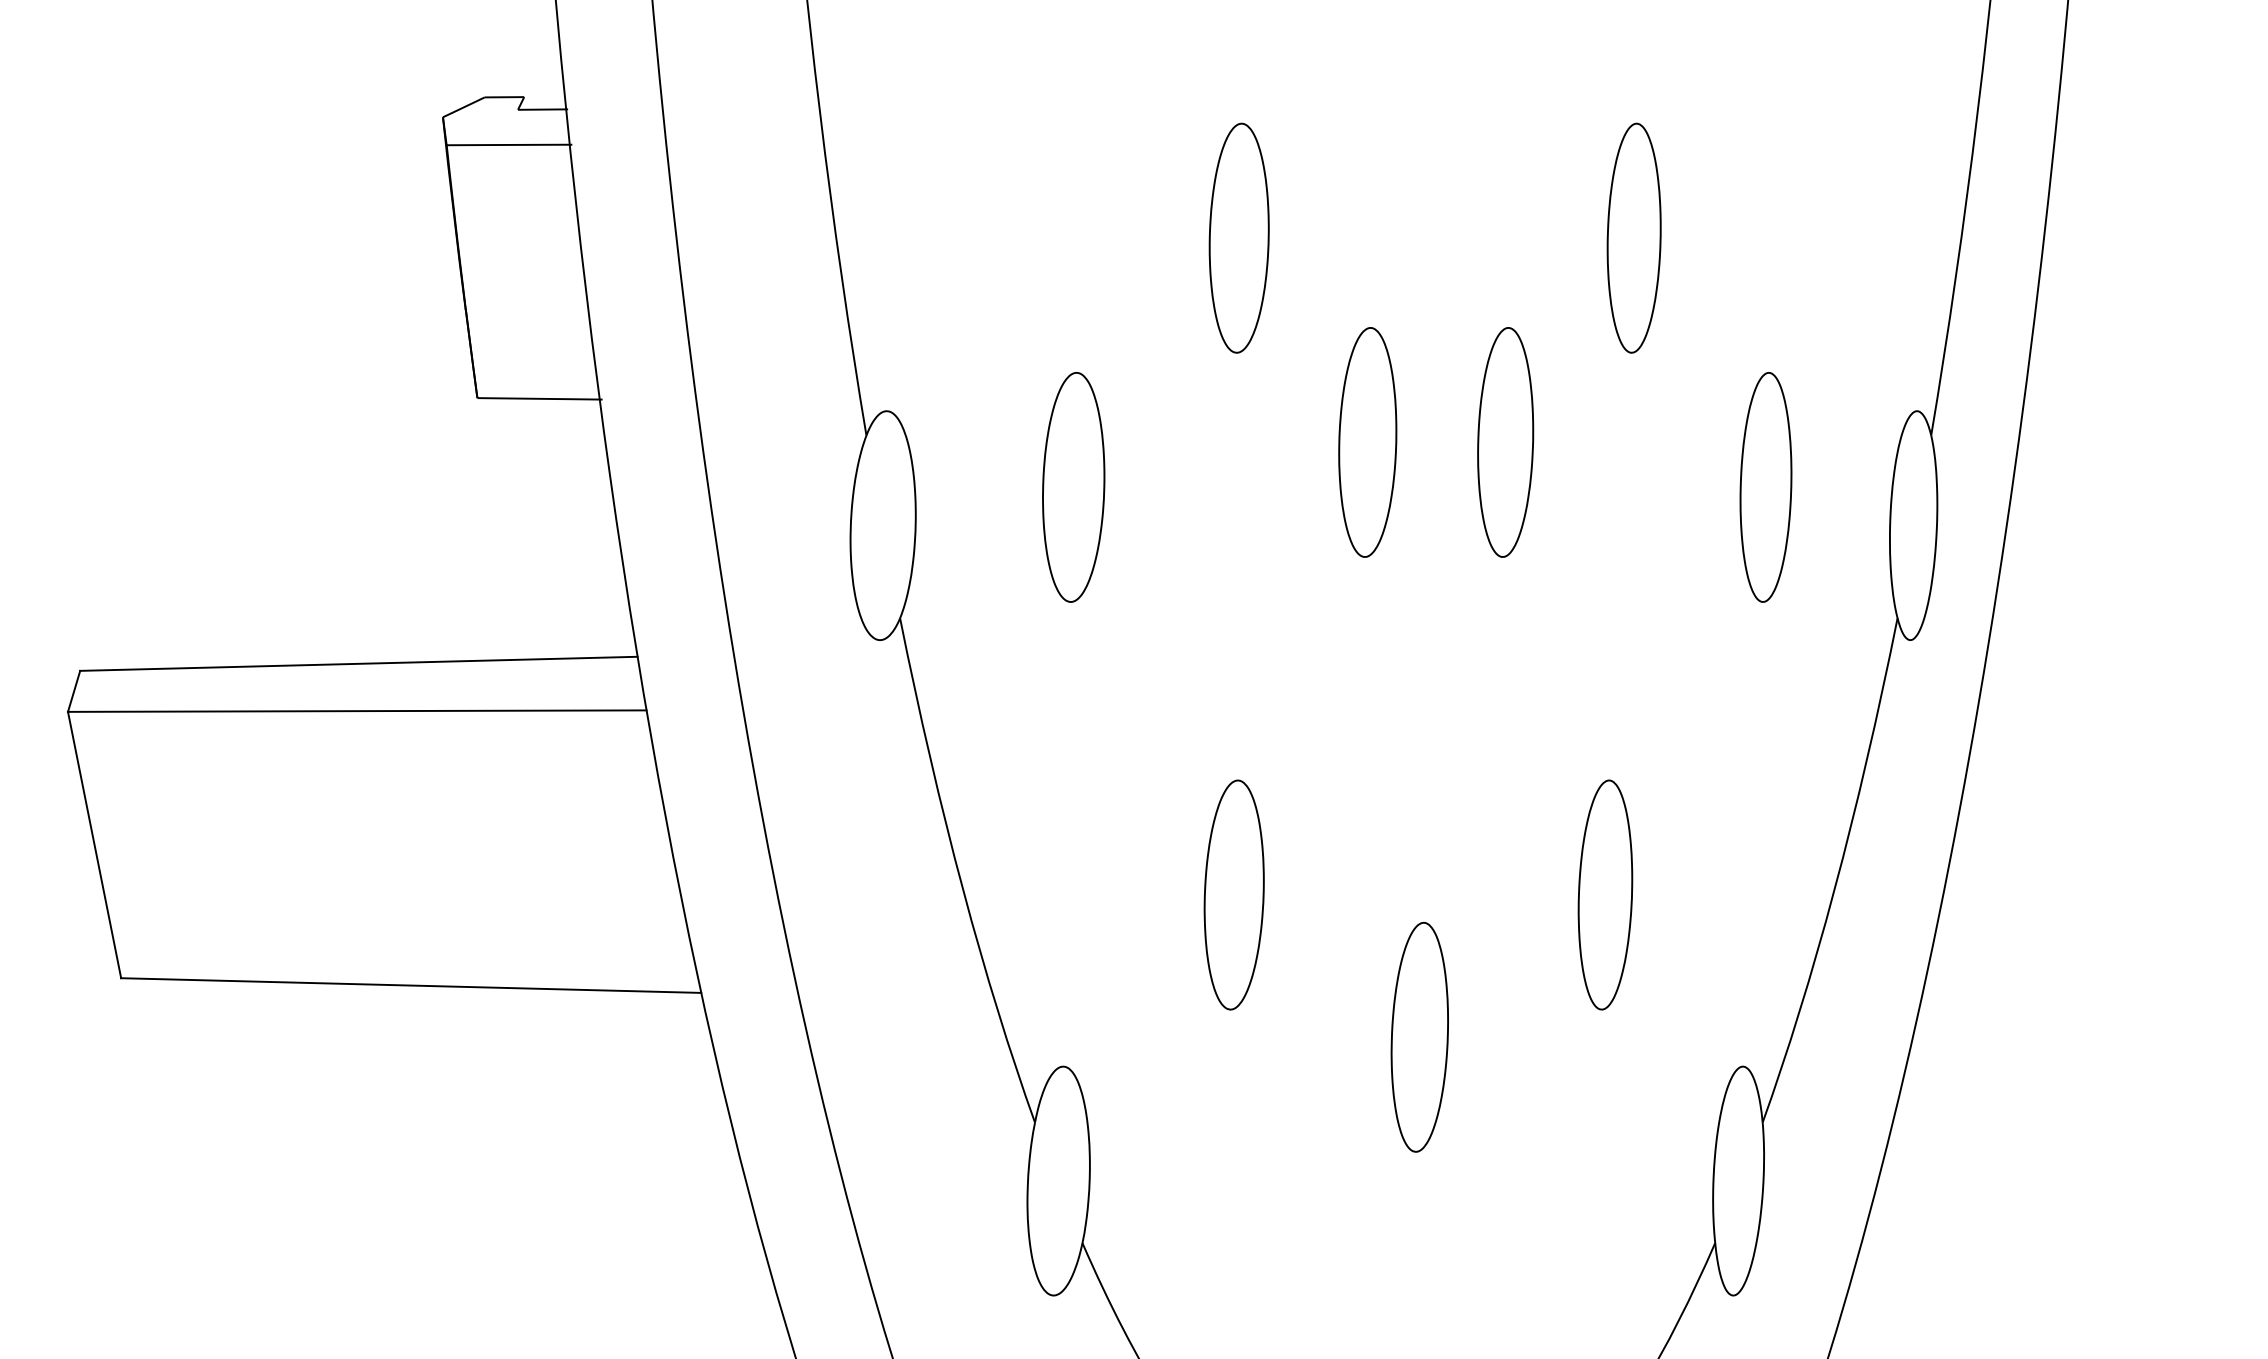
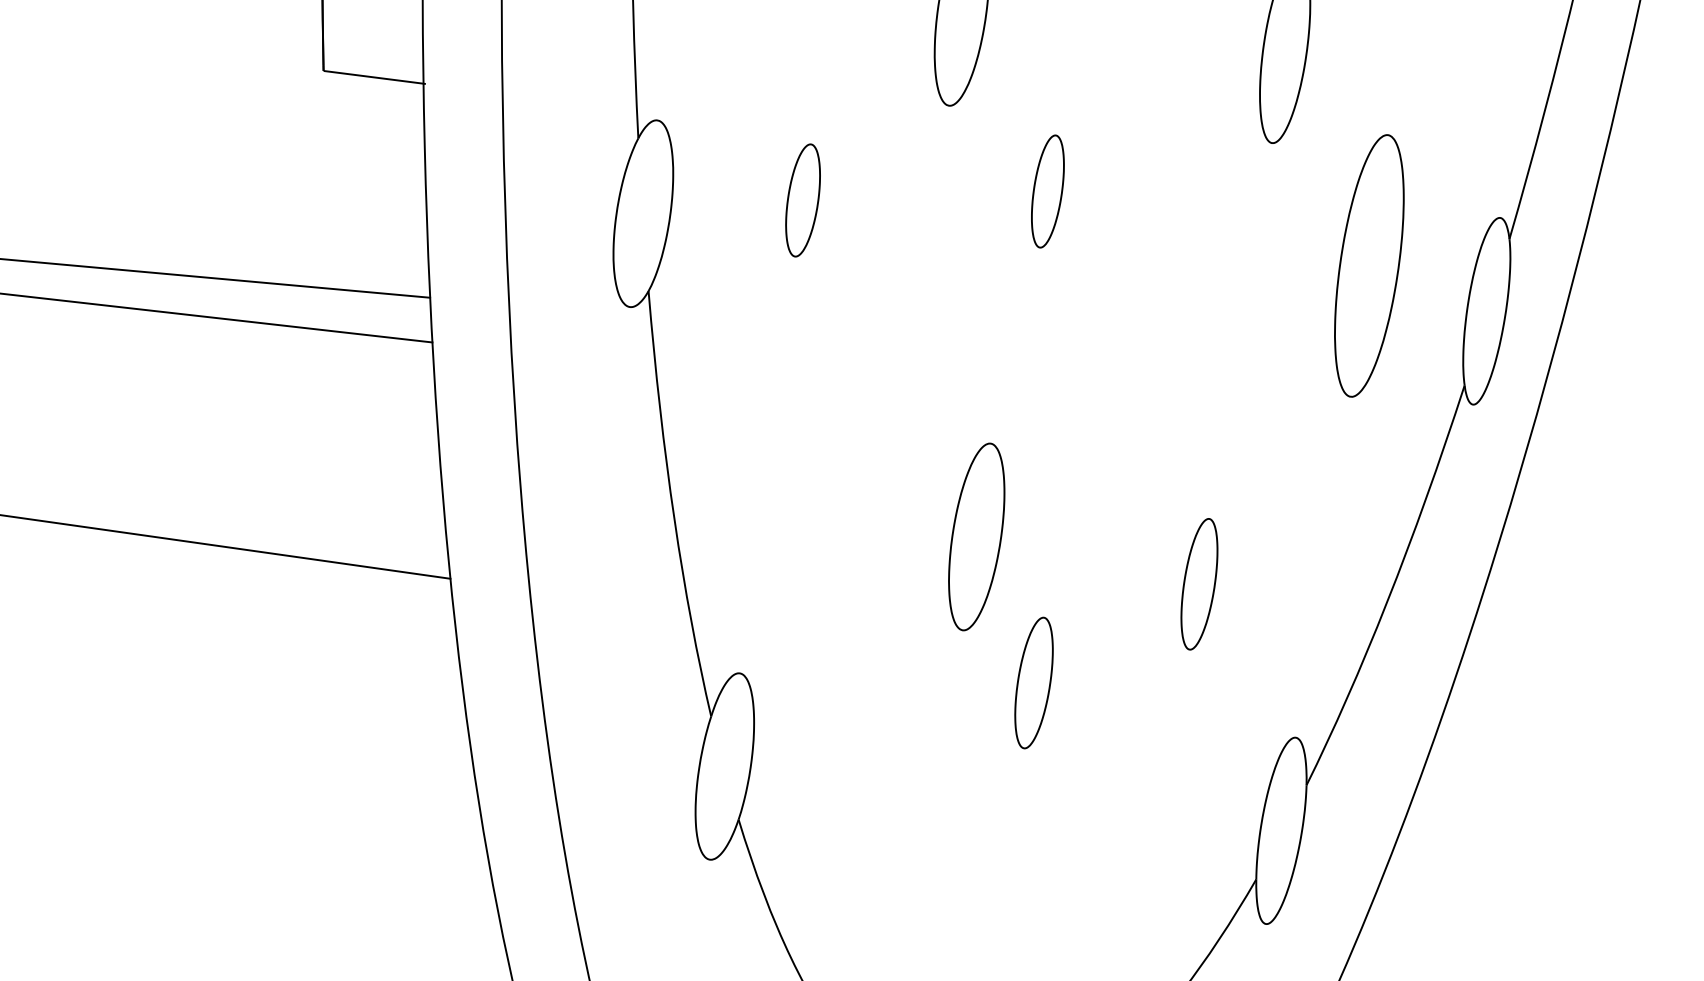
part: (1367, 442) -> (1047, 191), size x0.6
part: (1505, 442) -> (1160, 204), removed
part: (1073, 487) -> (802, 200), size x0.6
part: (1765, 487) -> (1368, 266), size x1.4
part: (1233, 894) -> (976, 536), moved
part: (1605, 894) -> (1199, 583), size x0.7
part: (1419, 1036) -> (1033, 682), size x0.7

